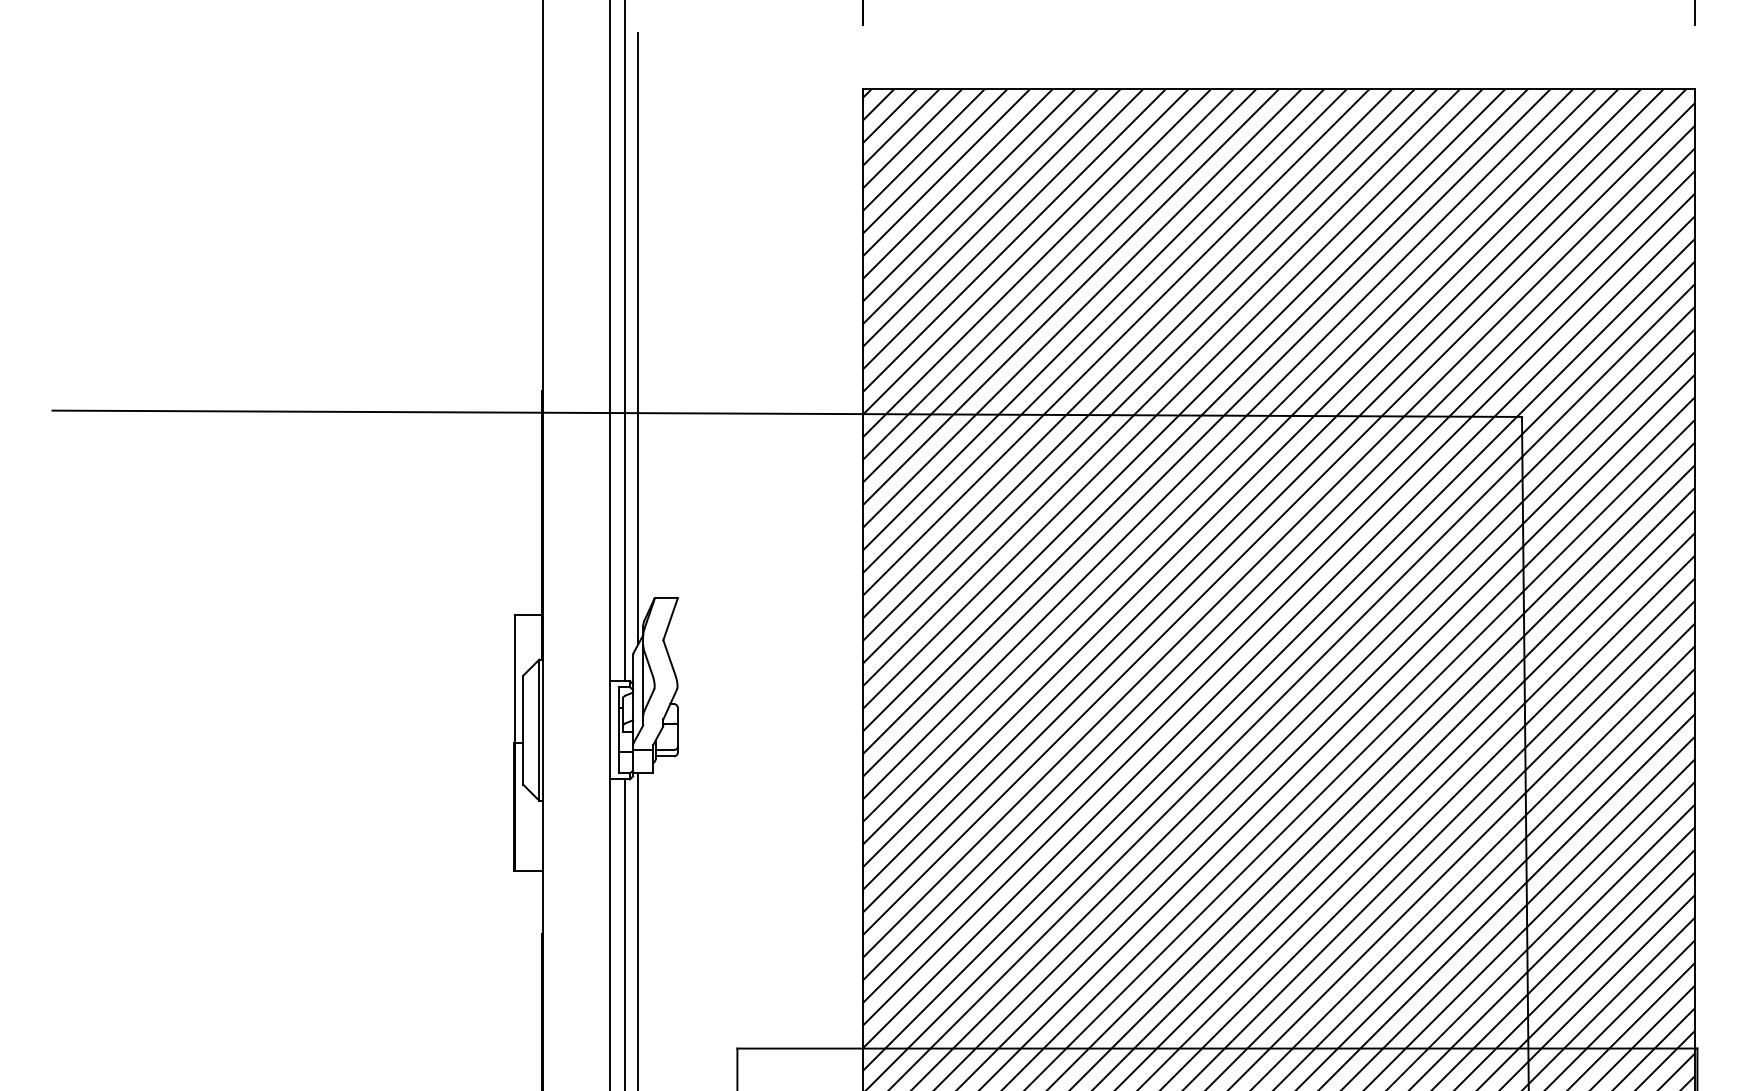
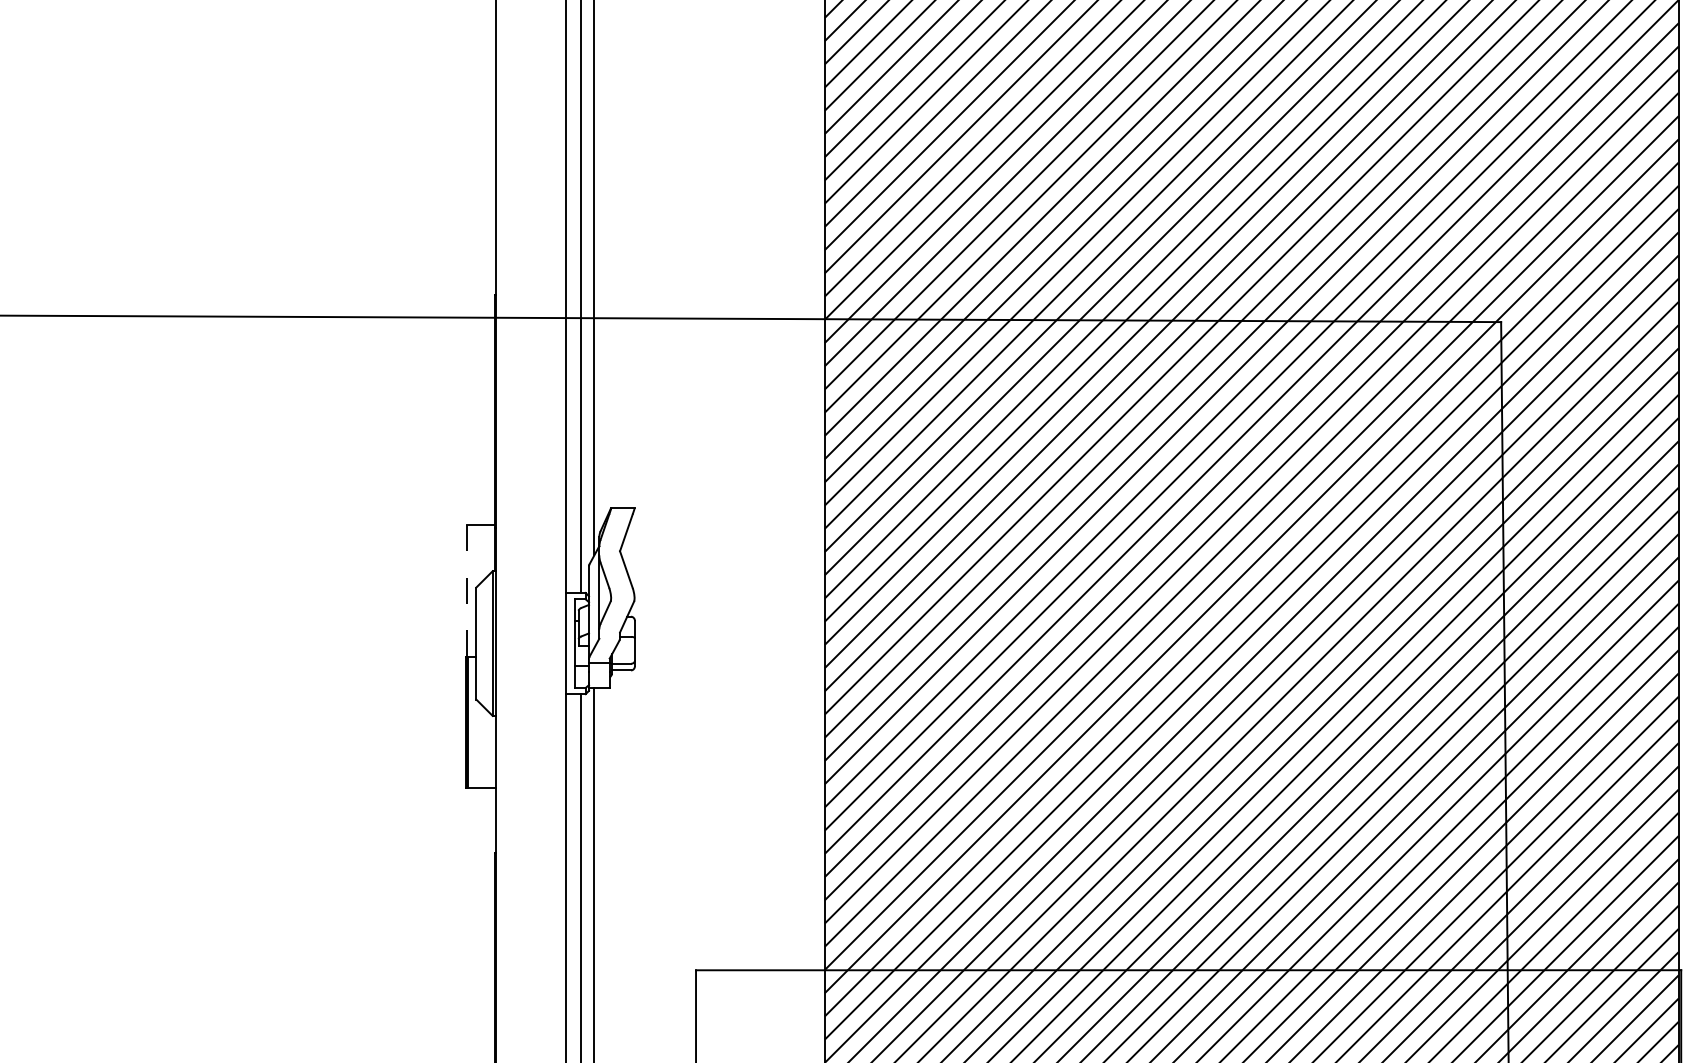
line: (514, 678) -> (467, 590), solid -> dashed

